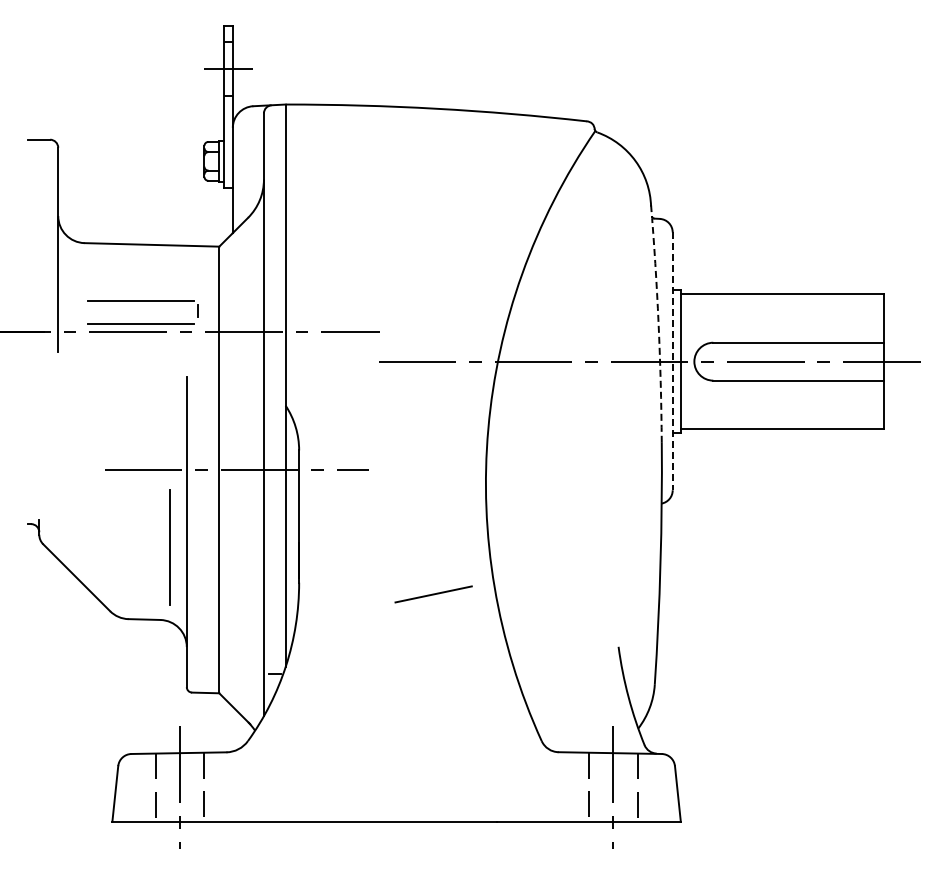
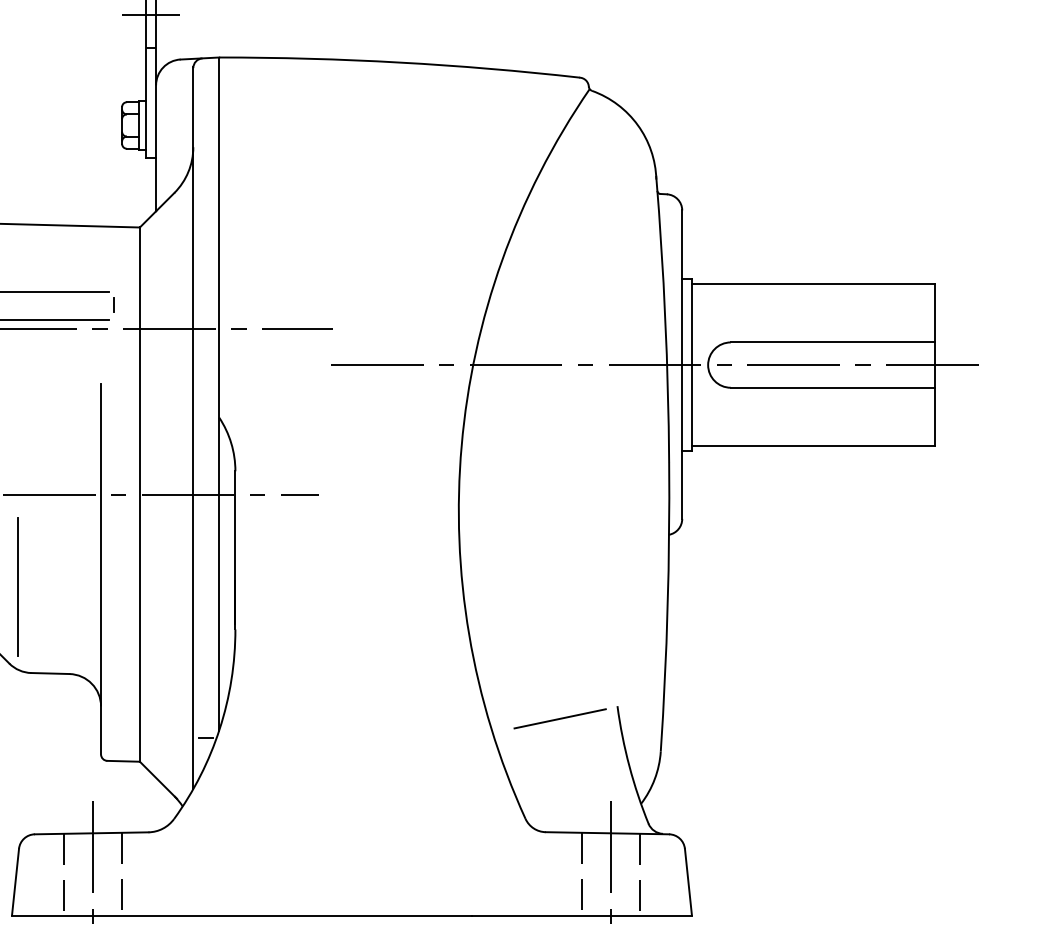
arc: (658, 323) -> (665, 319), dashed -> solid
line: (672, 361) -> (681, 364), dashed -> solid
line: (169, 547) -> (18, 587), moved
line: (433, 594) -> (559, 718), moved

